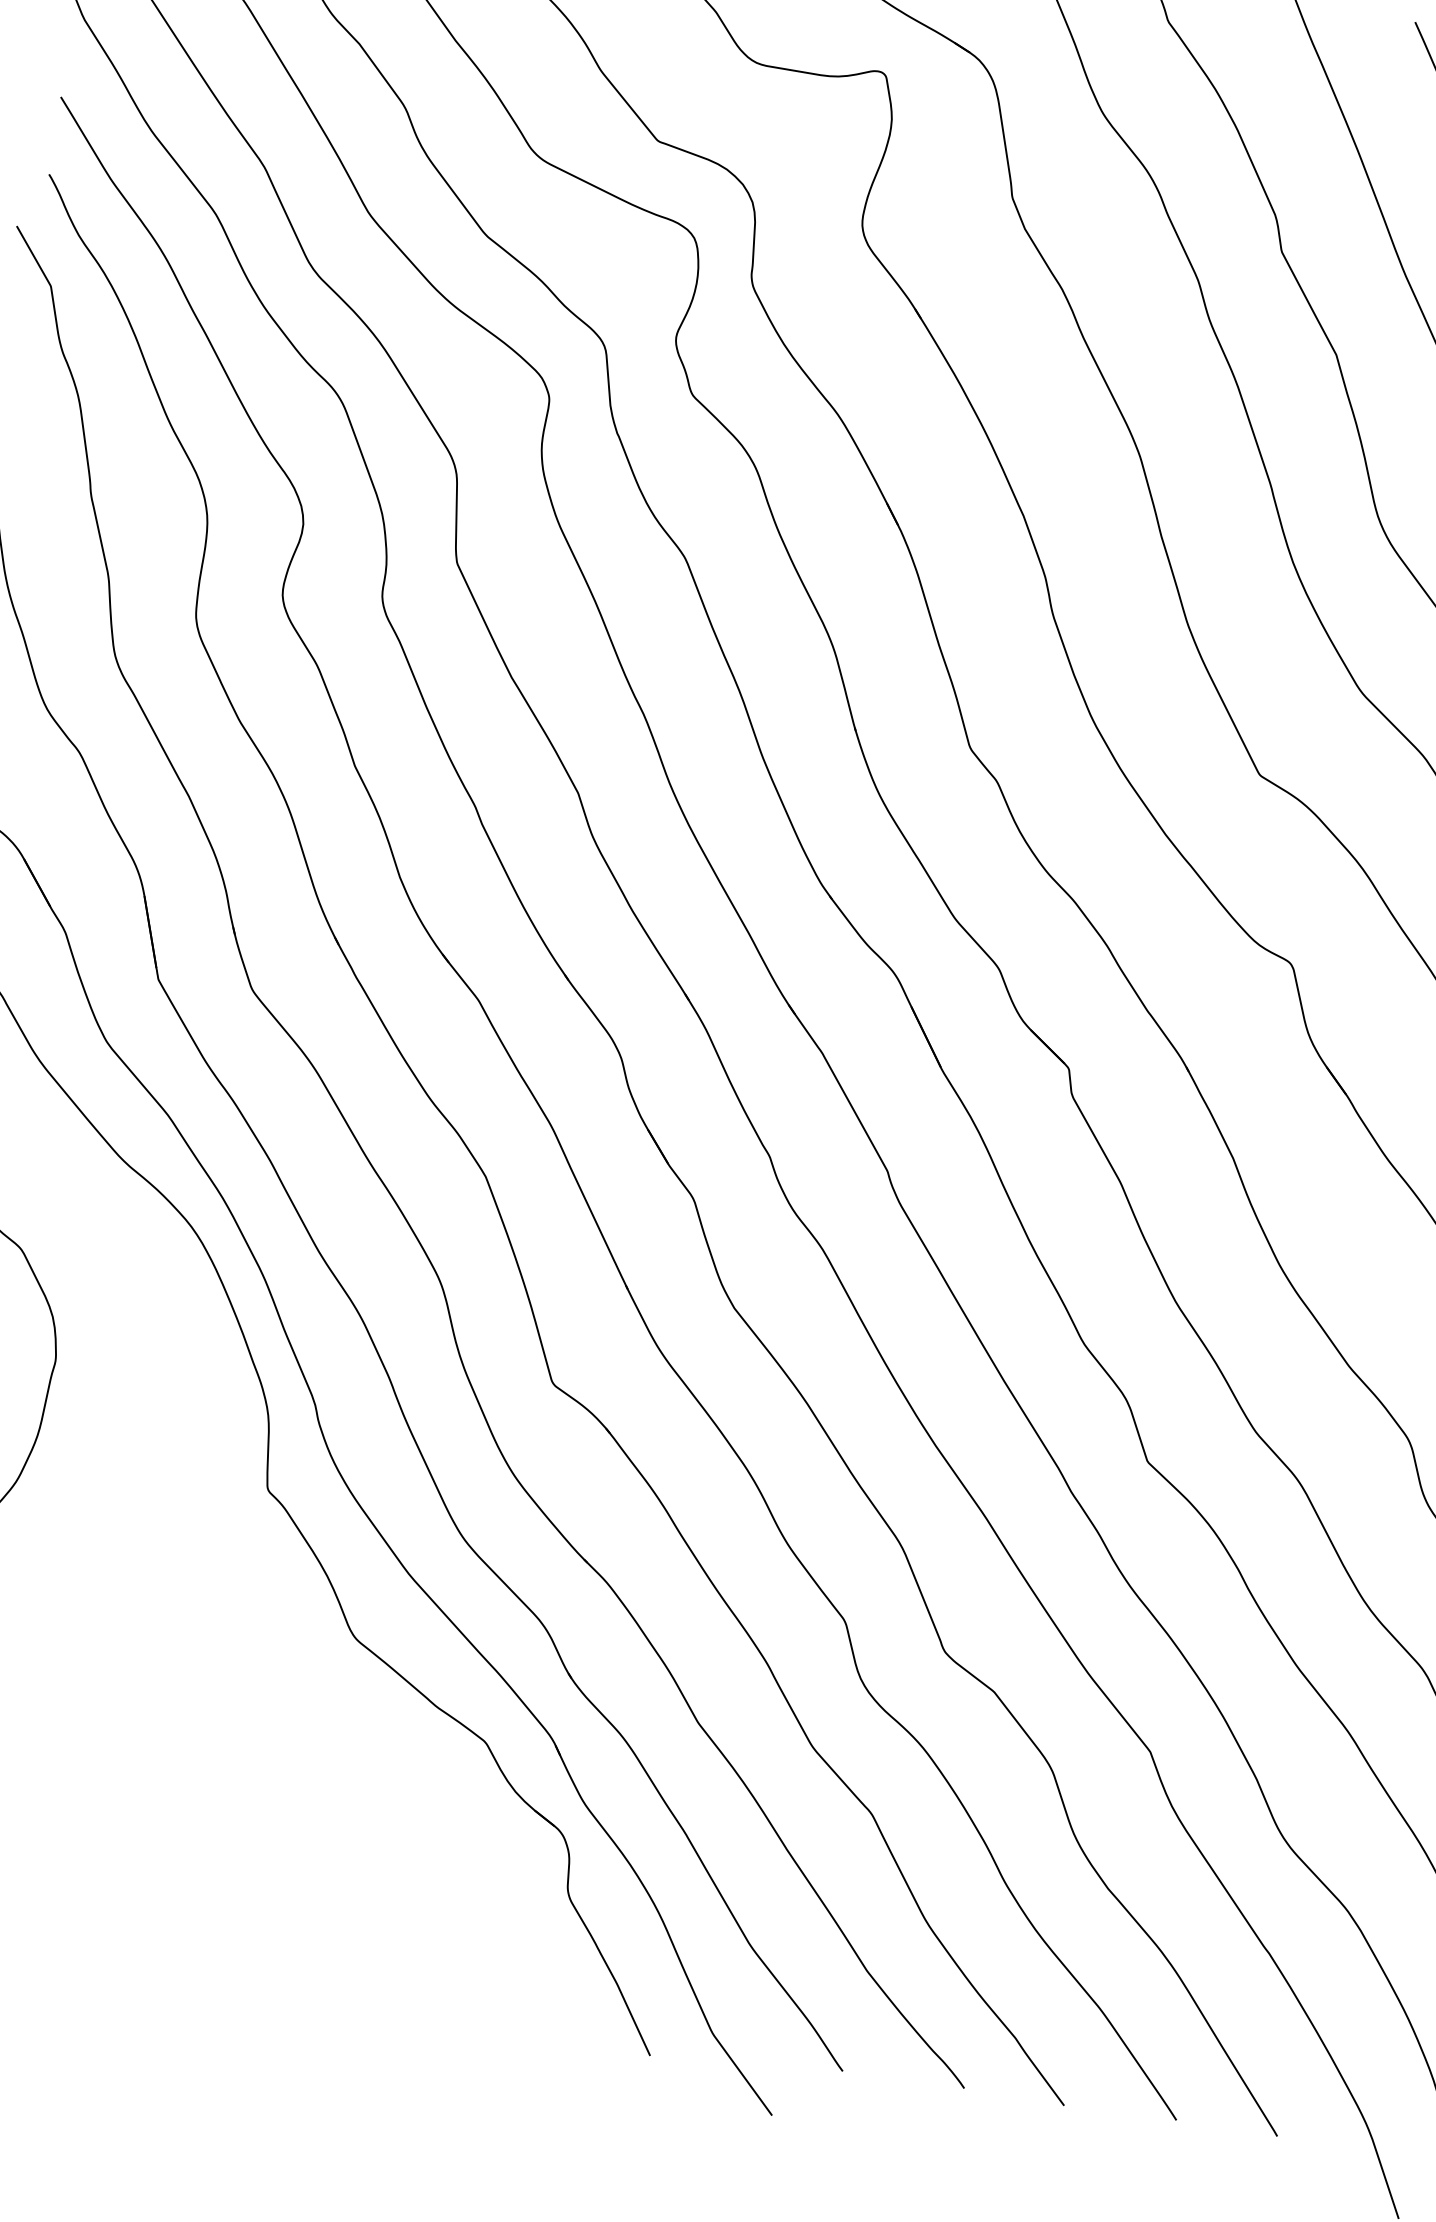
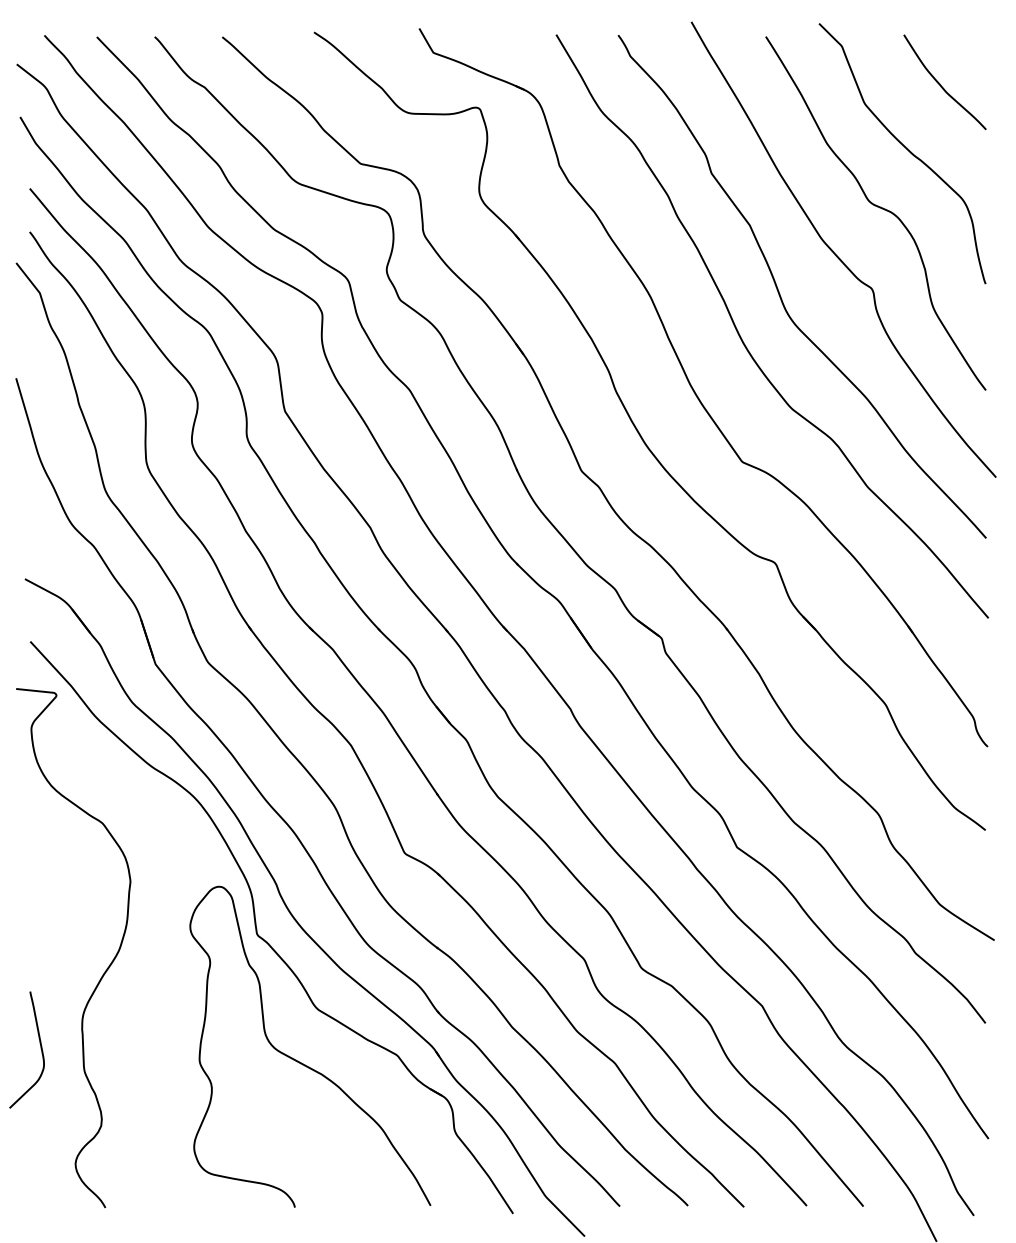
curve: (312, 1729) -> (301, 1062), added

